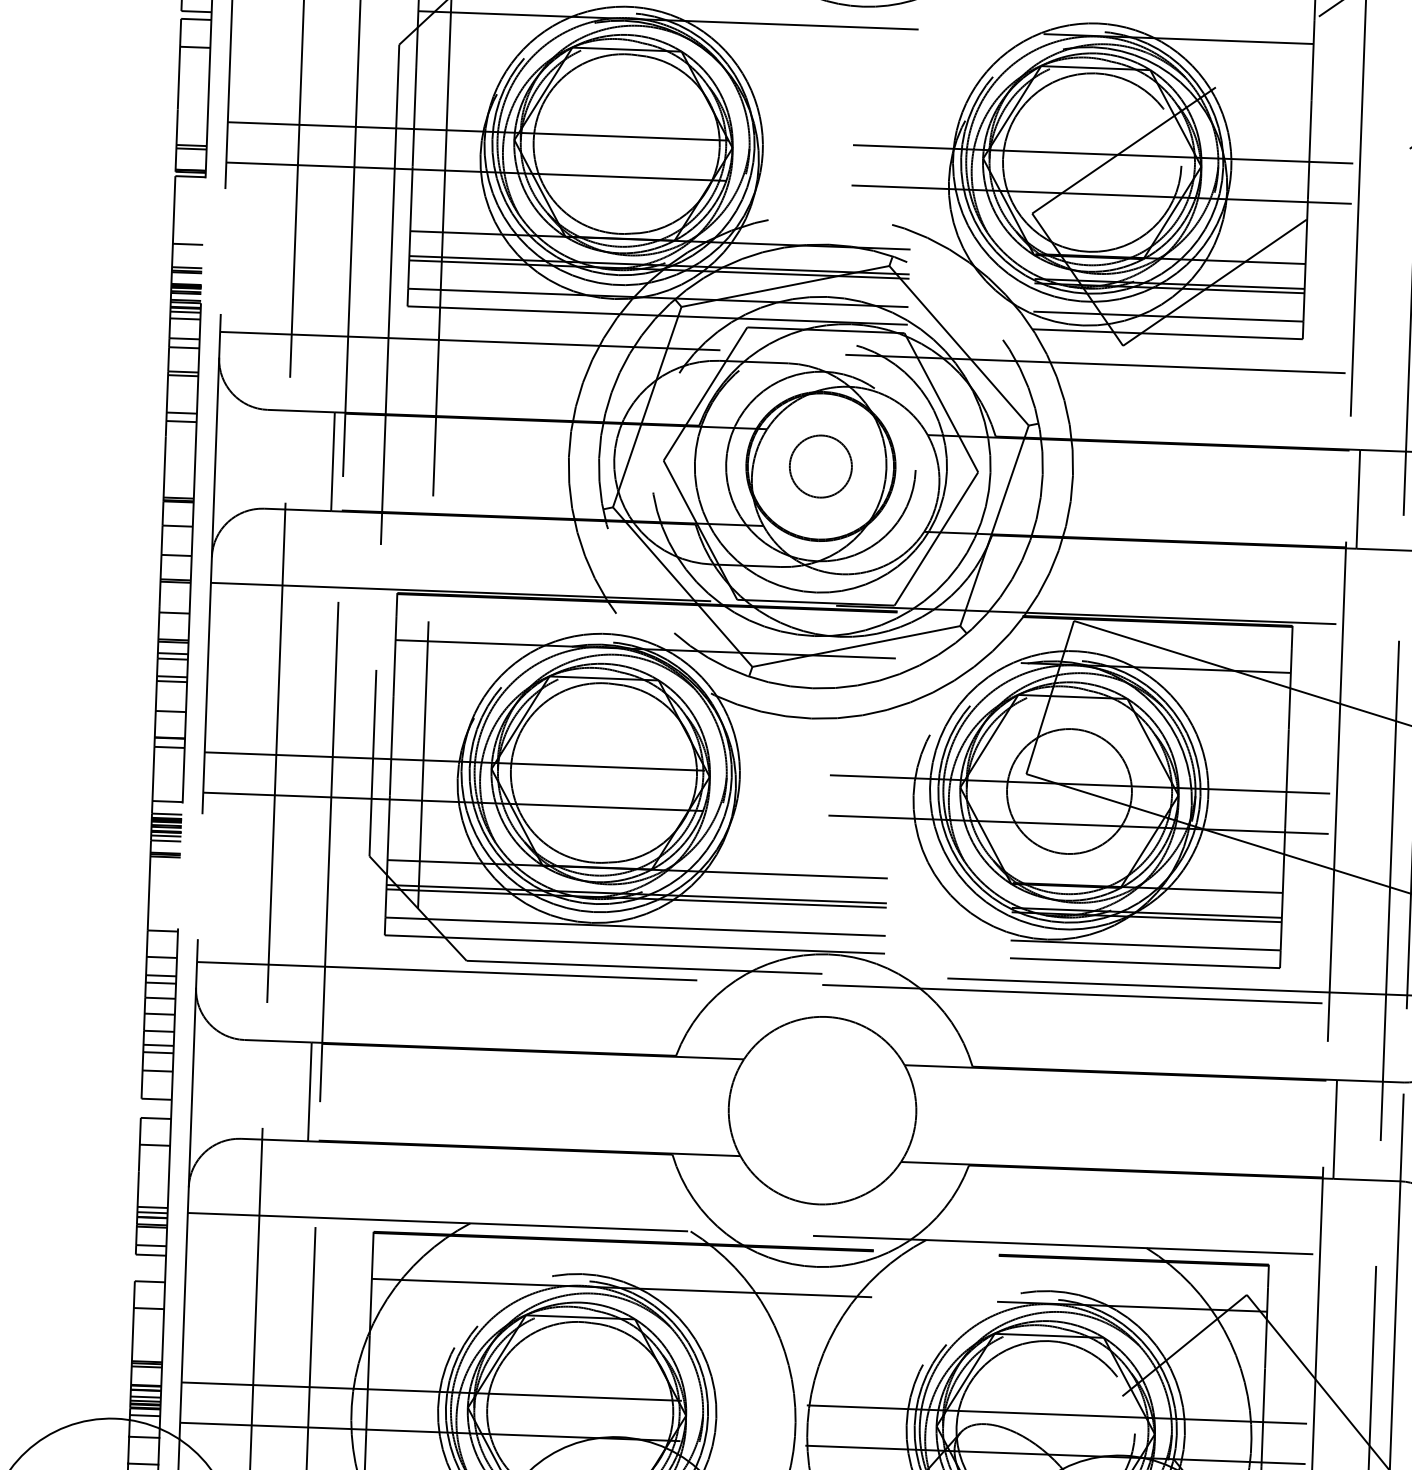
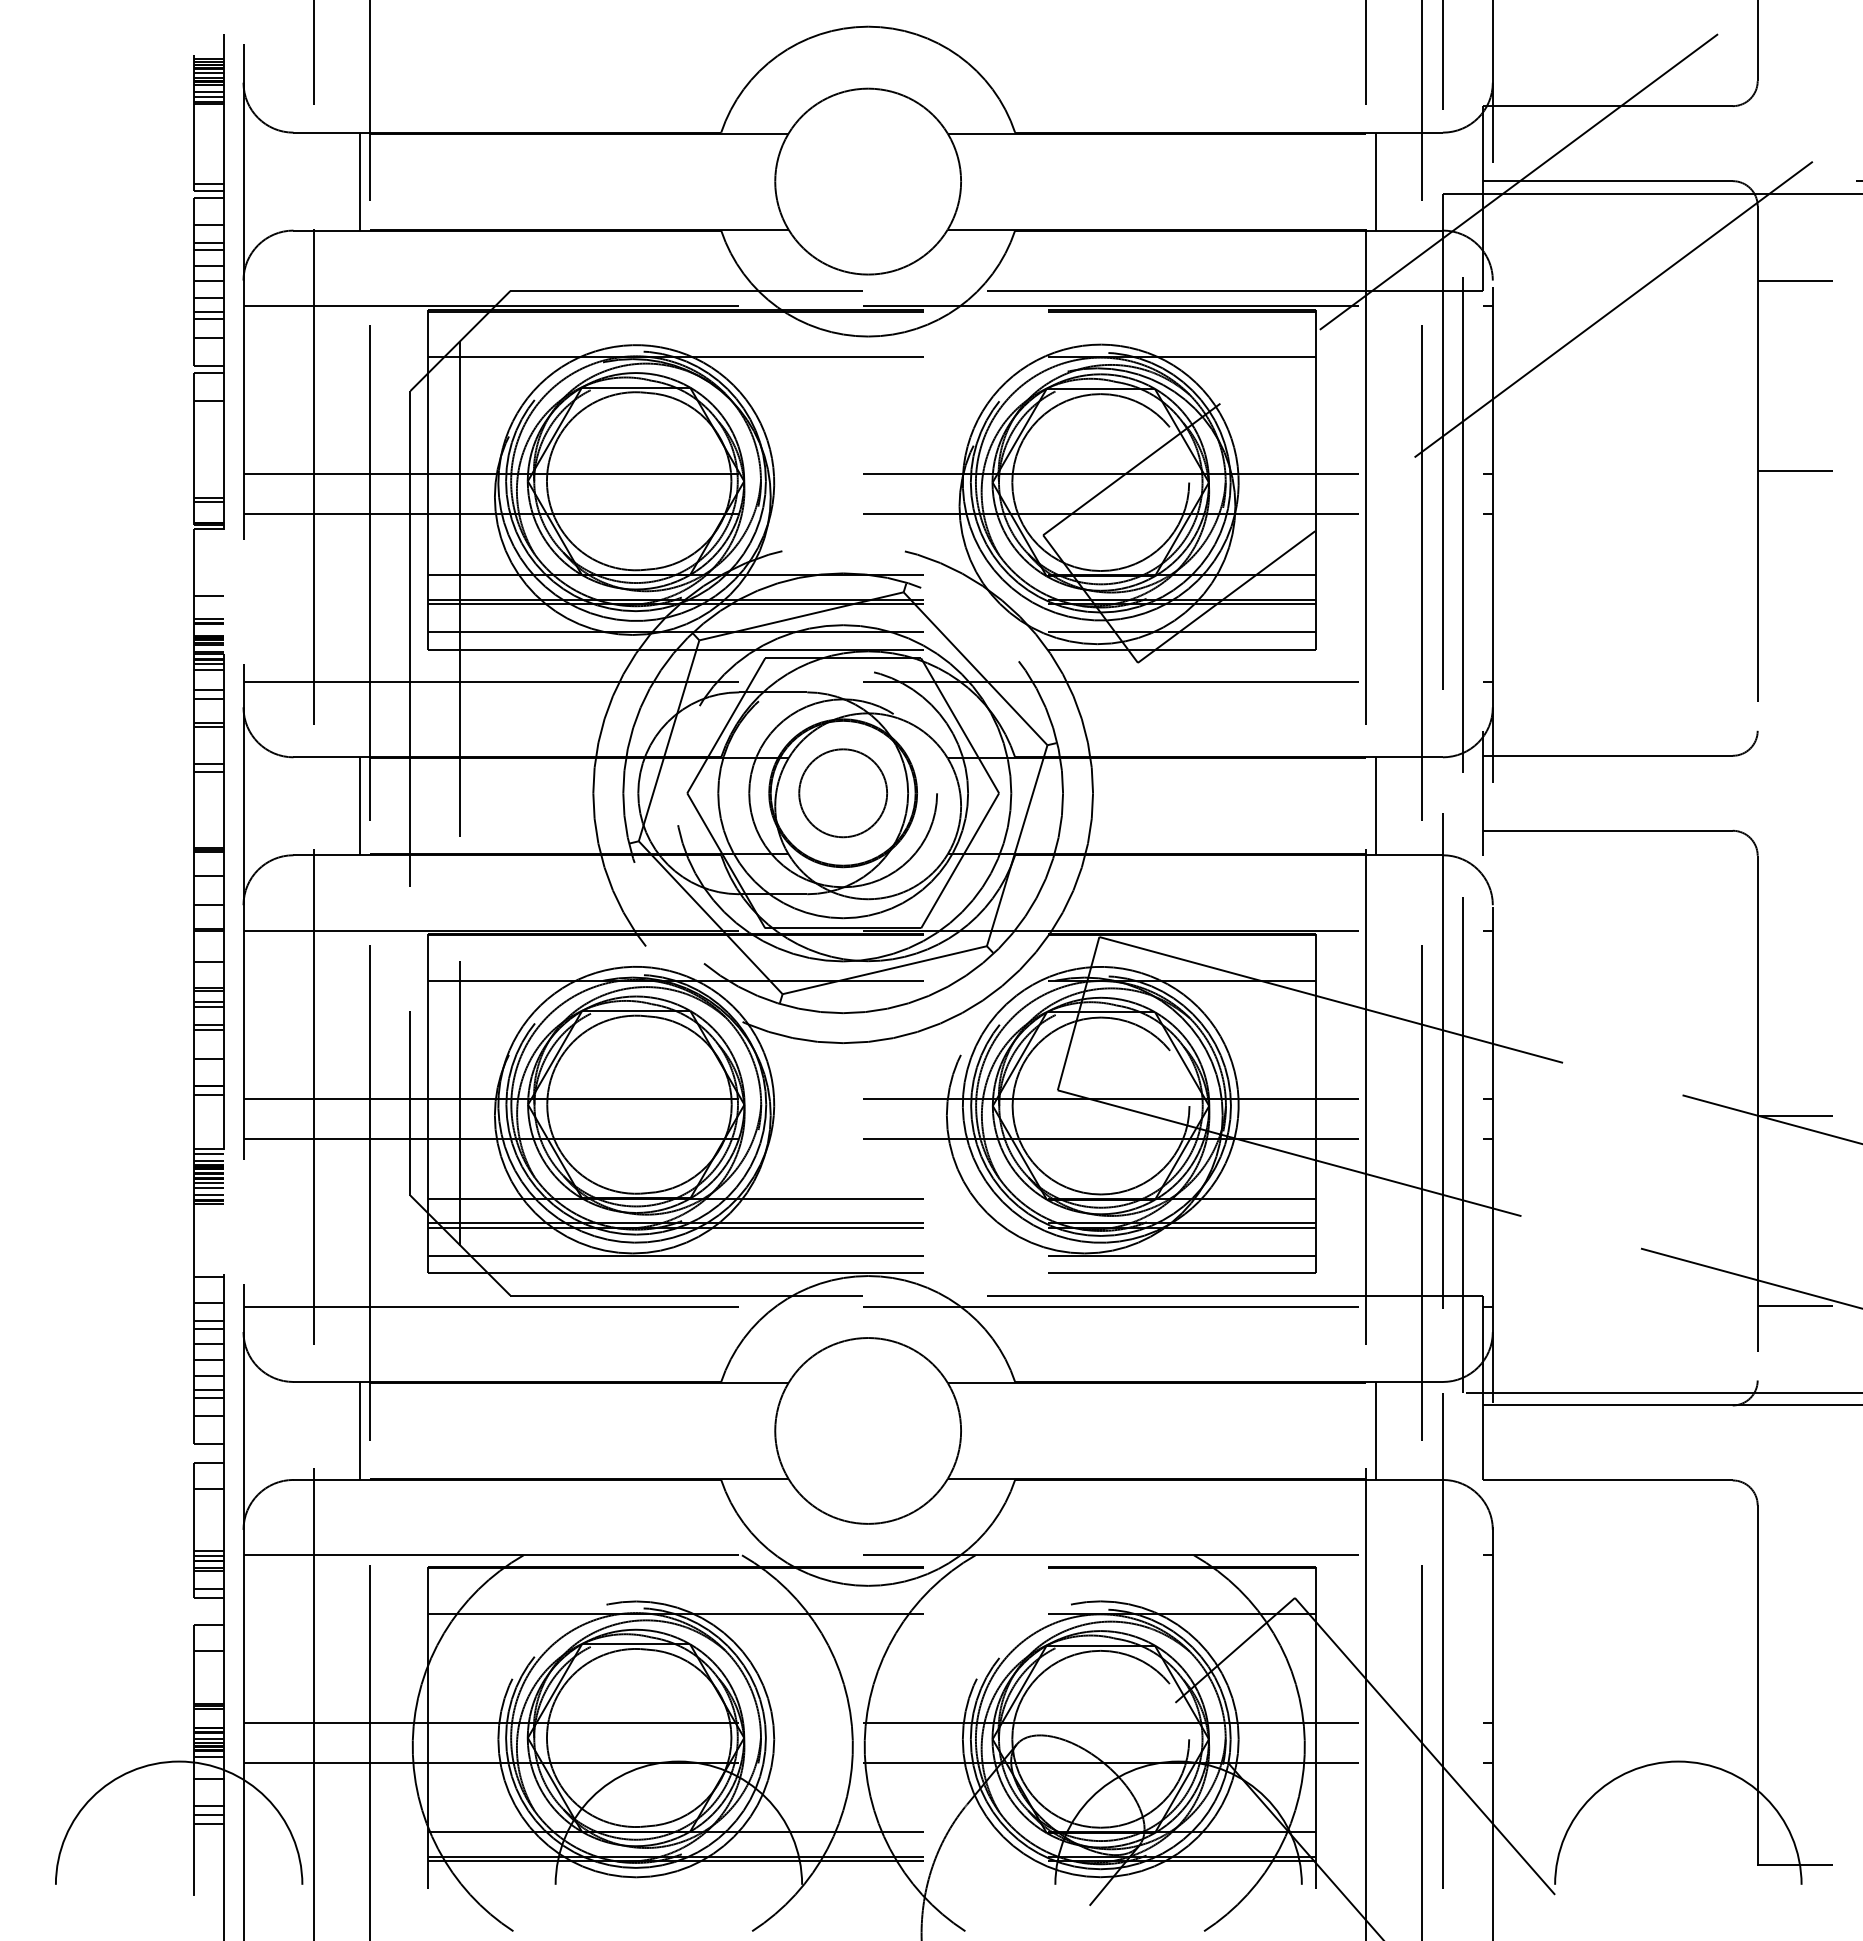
circle: (820, 466) -> (842, 793), size x1.43
circle: (1068, 790) -> (1100, 1105), size x1.43
line: (167, 806) -> (208, 1153), added
line: (165, 847) -> (208, 1194), added

